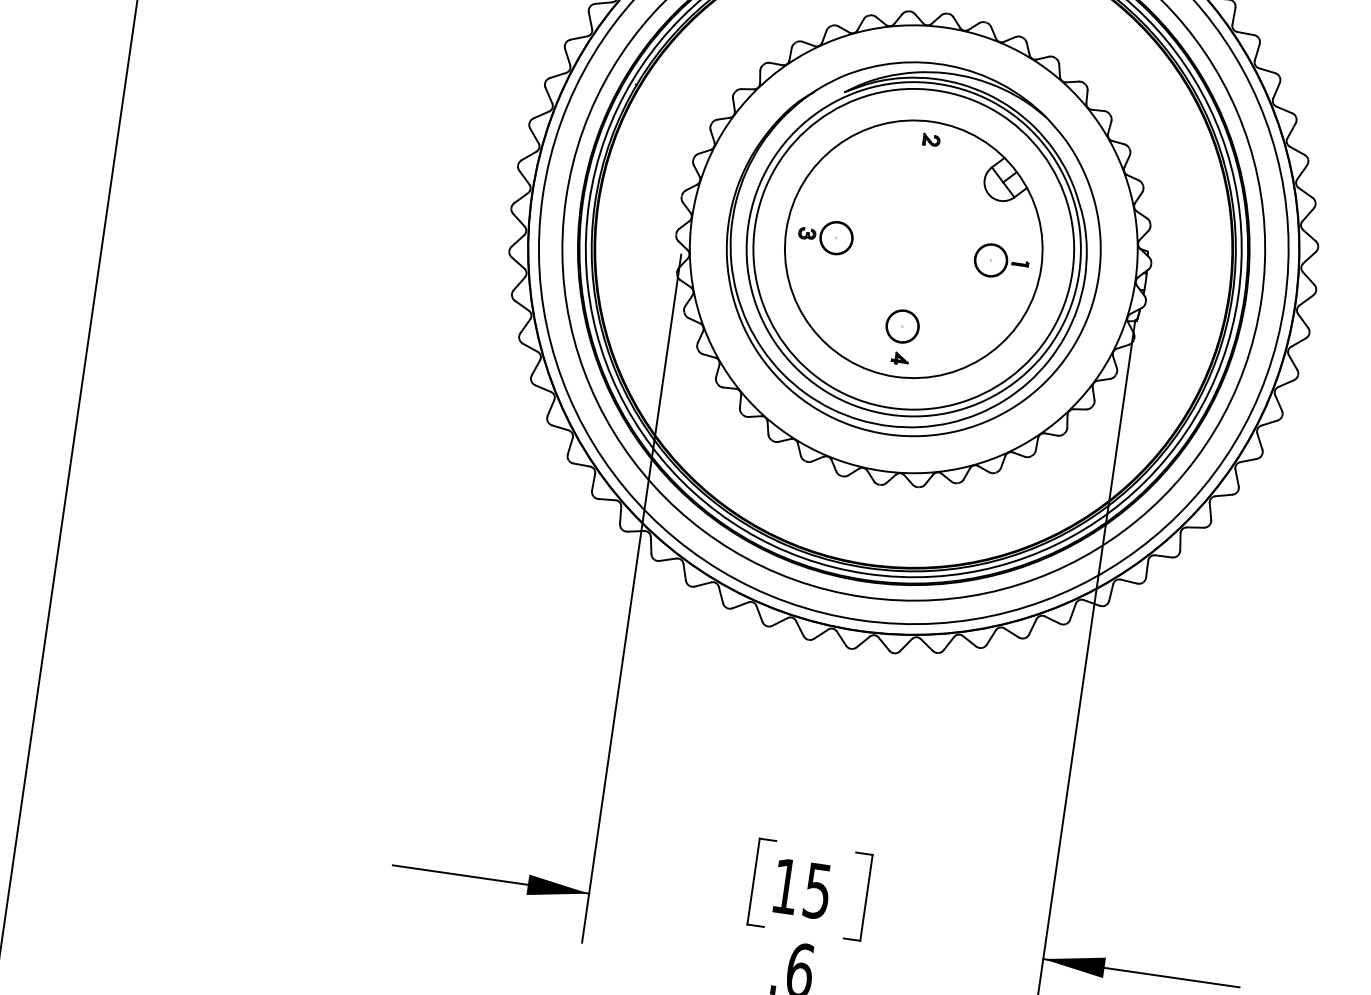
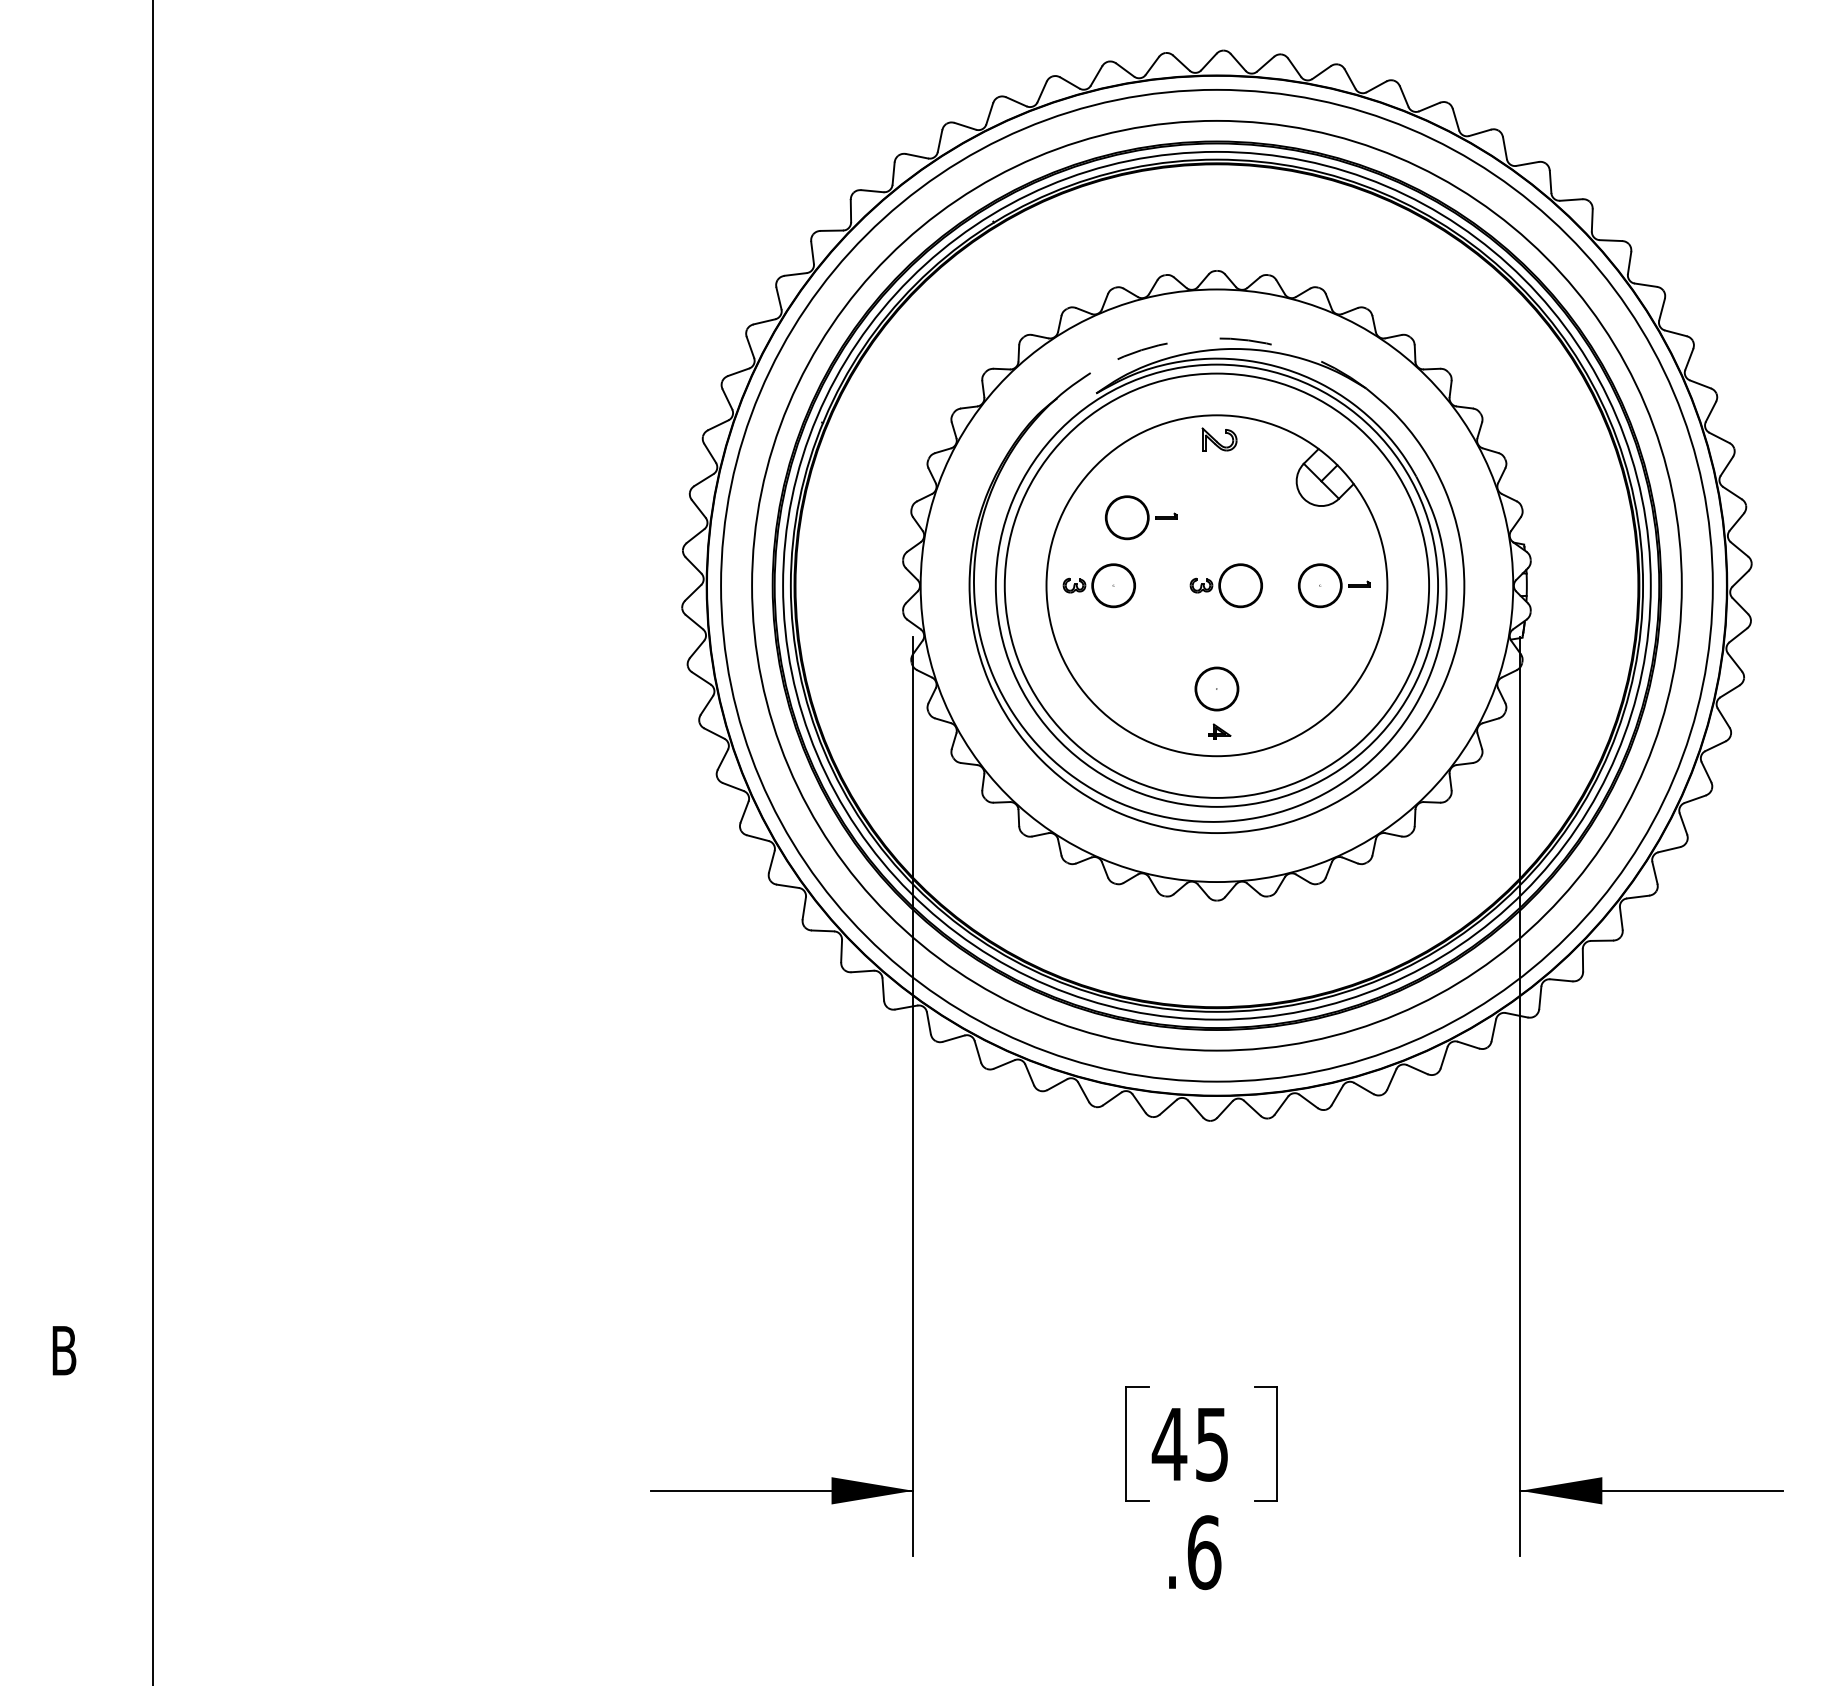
arc: (950, 65) -> (1230, 338), solid -> dashed
part: (931, 140) -> (1219, 439), size x1.6
part: (863, 189) -> (1140, 517), added
part: (920, 250) -> (1225, 585), added
text: (785, 886) -> (1169, 1444), 15 -> 45

